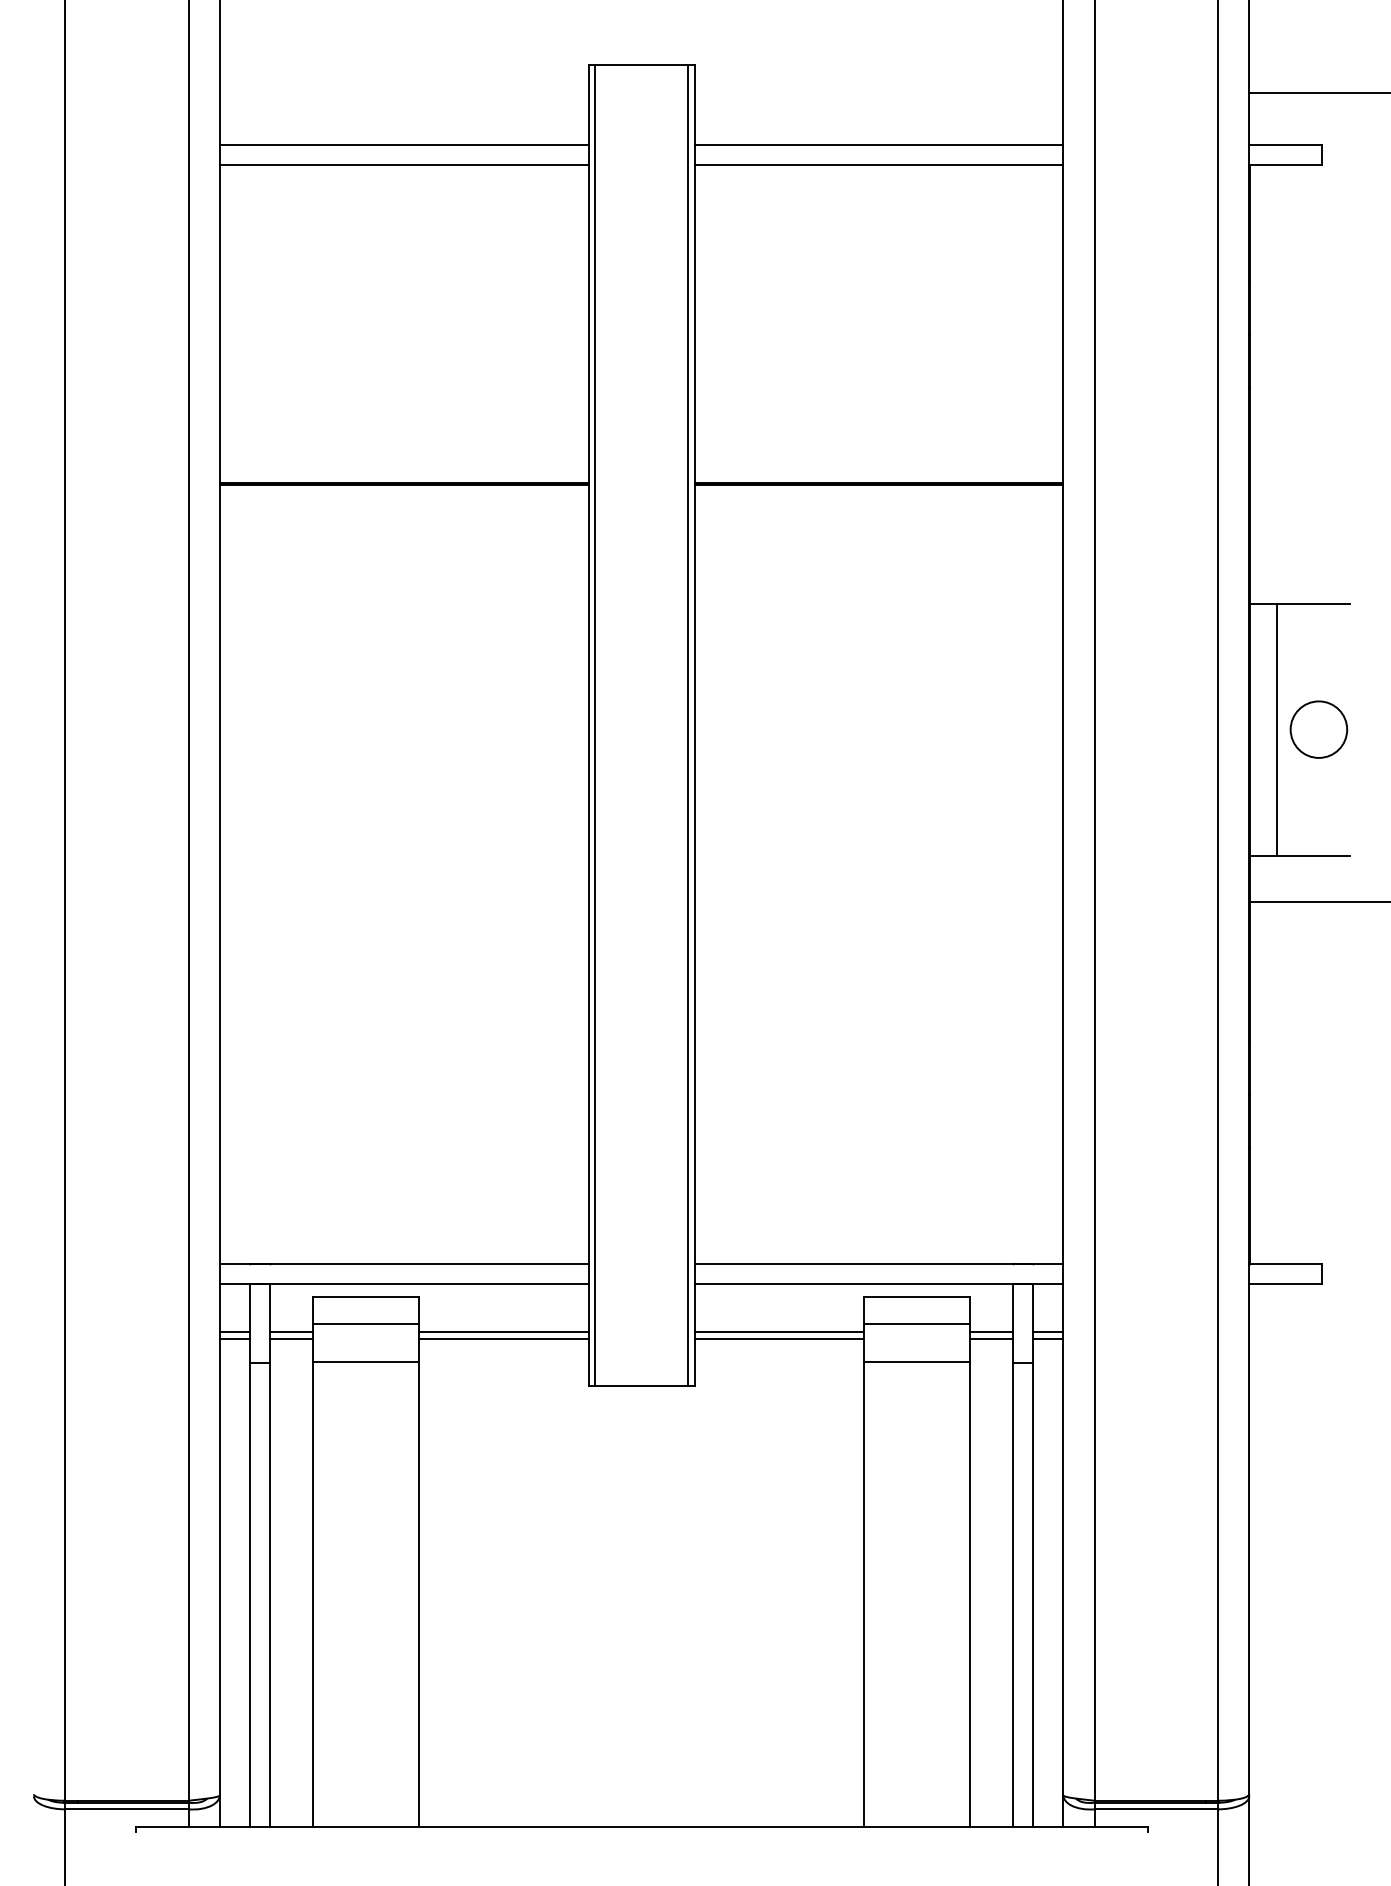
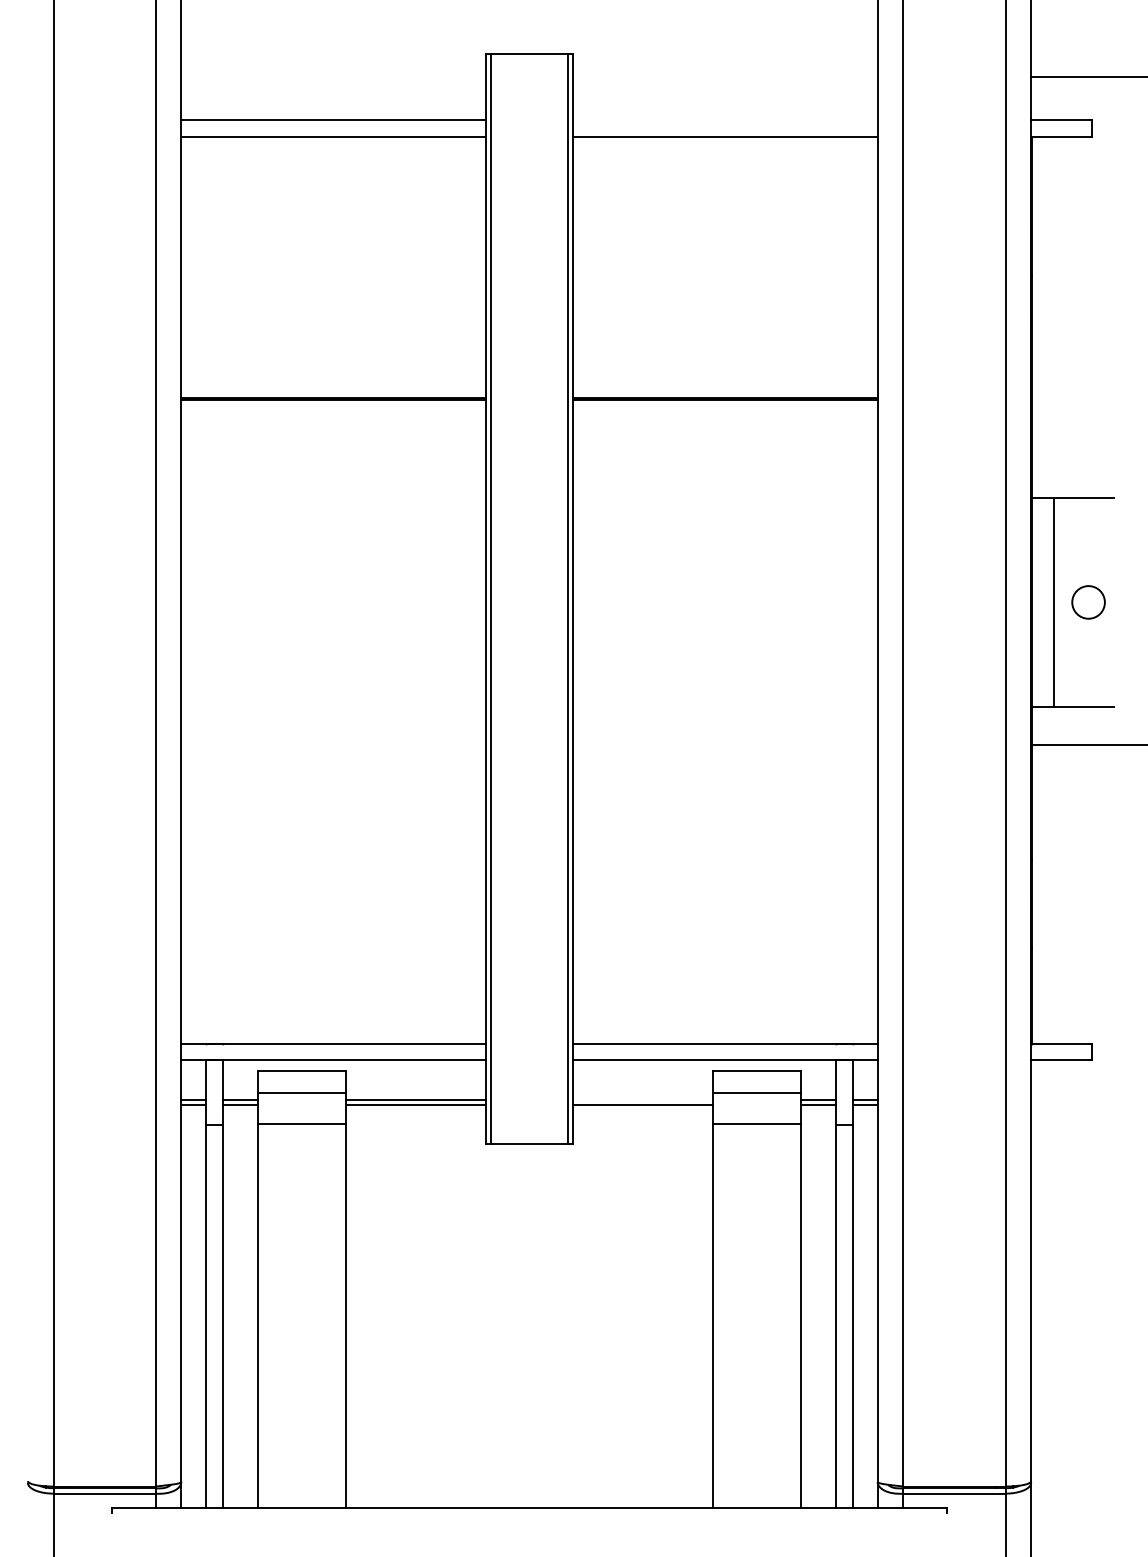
line: (879, 145) -> (725, 120), removed
circle: (1318, 729) -> (1088, 602), size x0.7
line: (779, 1331) -> (643, 1099), removed

